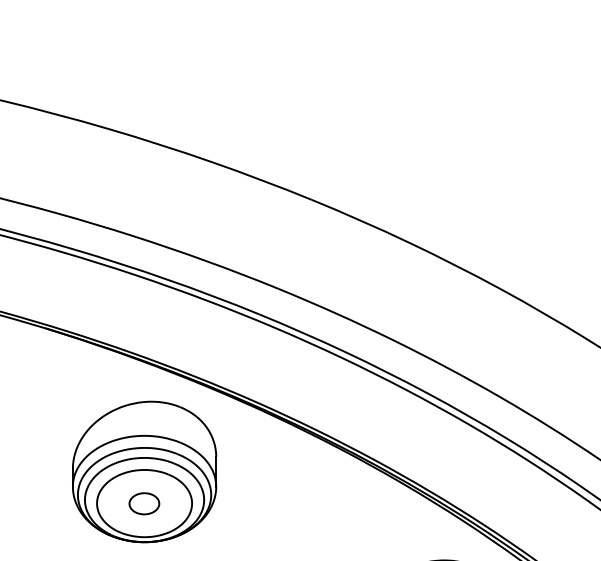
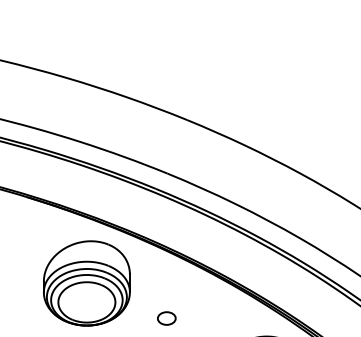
part: (143, 503) -> (166, 318), moved

